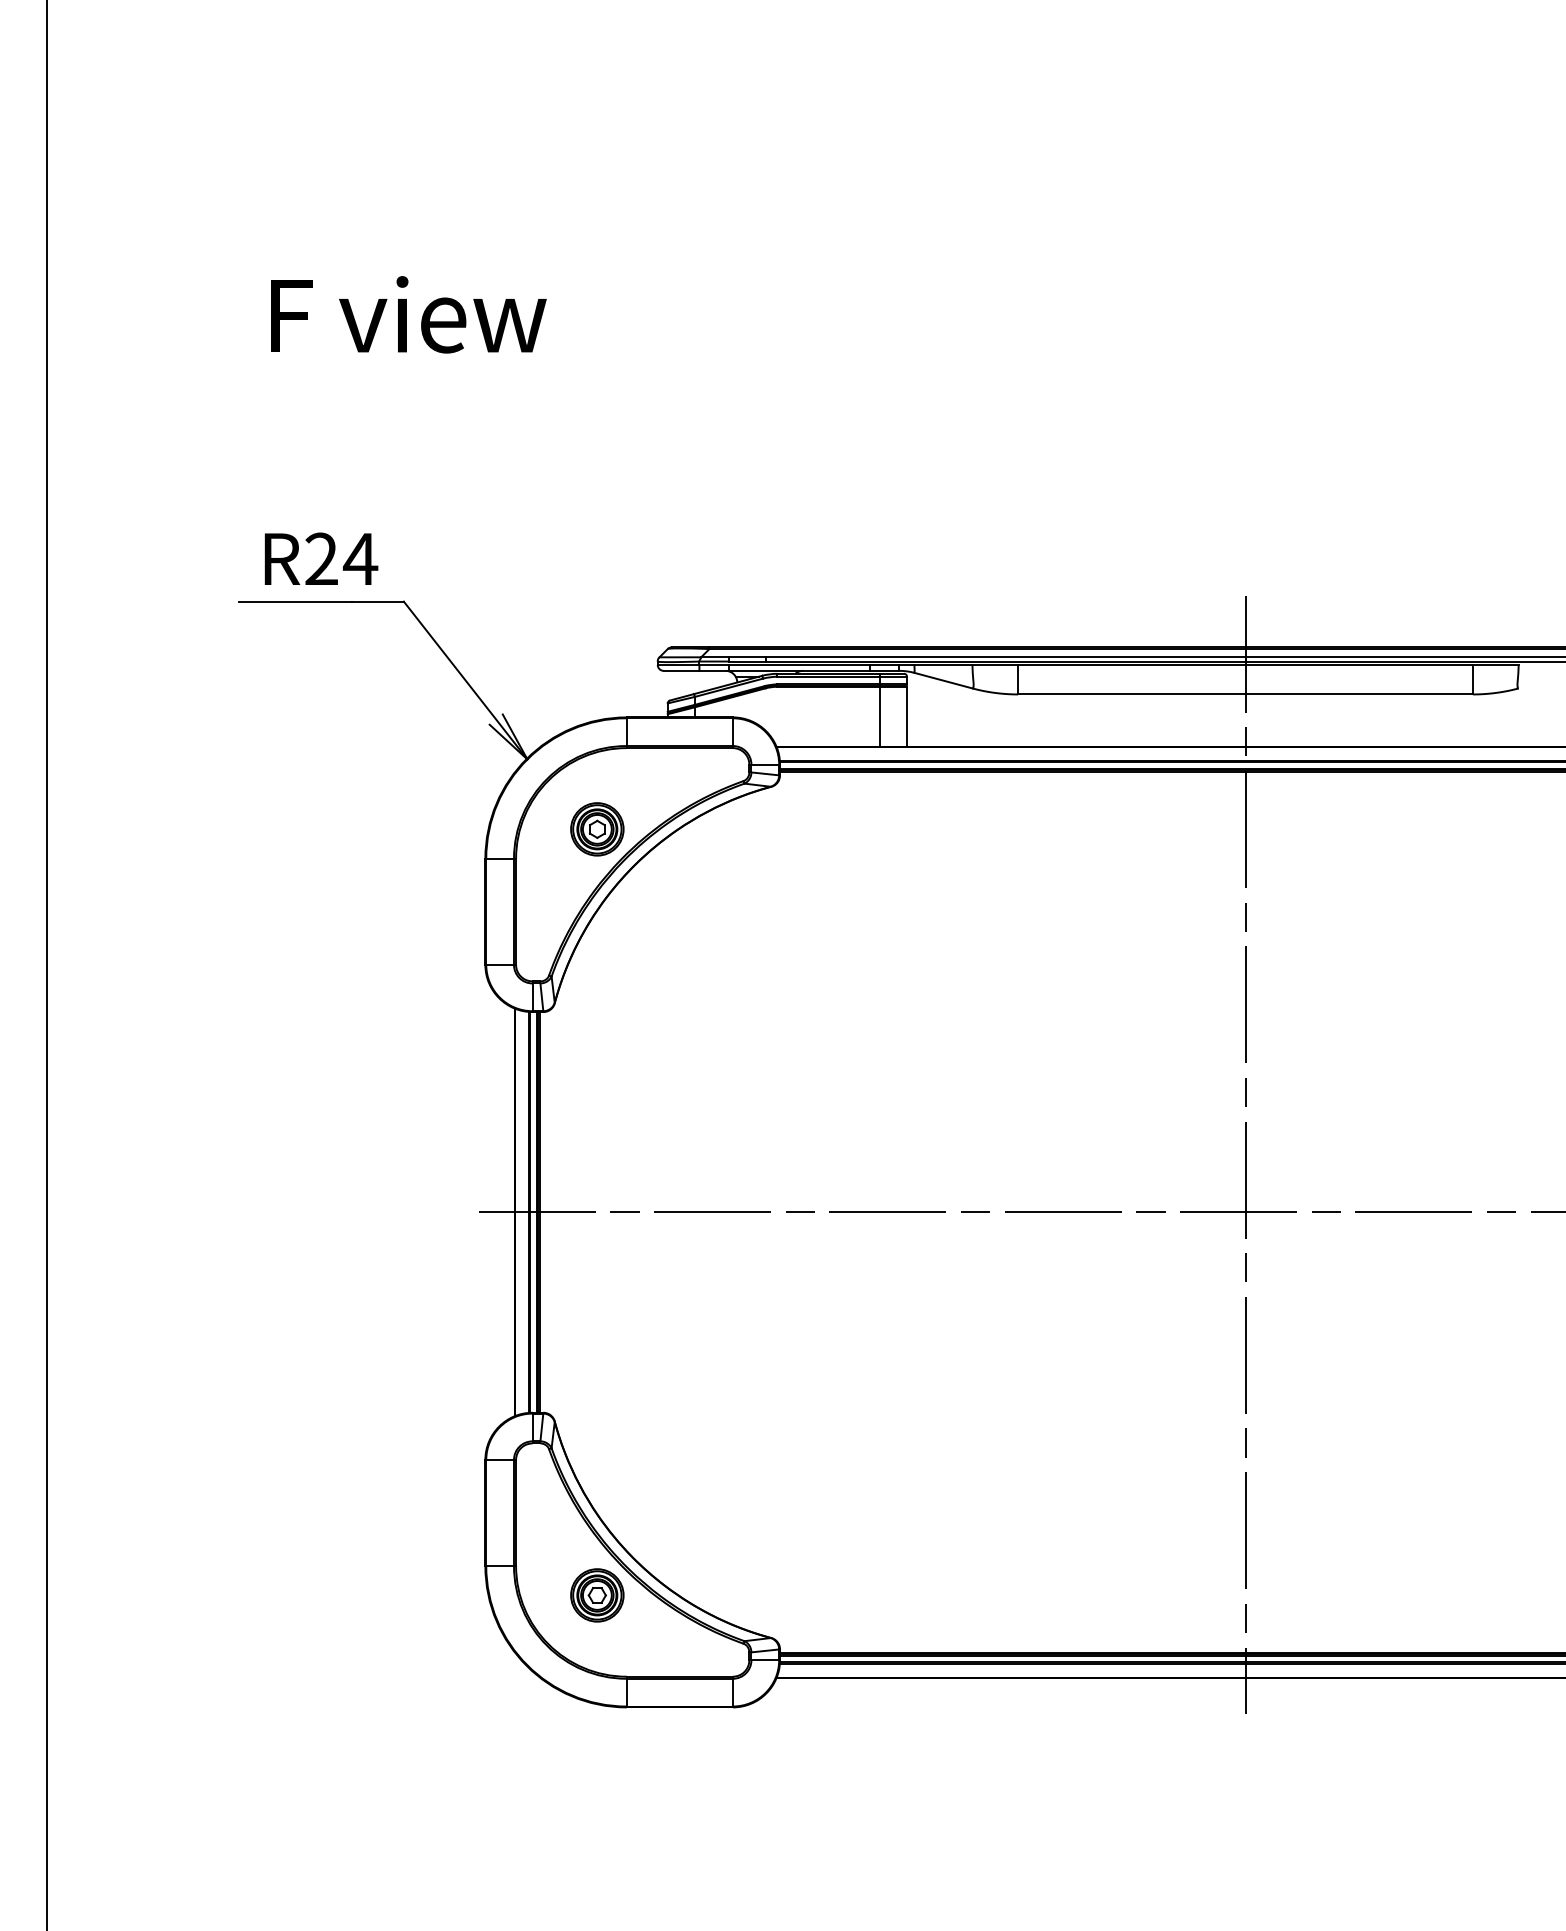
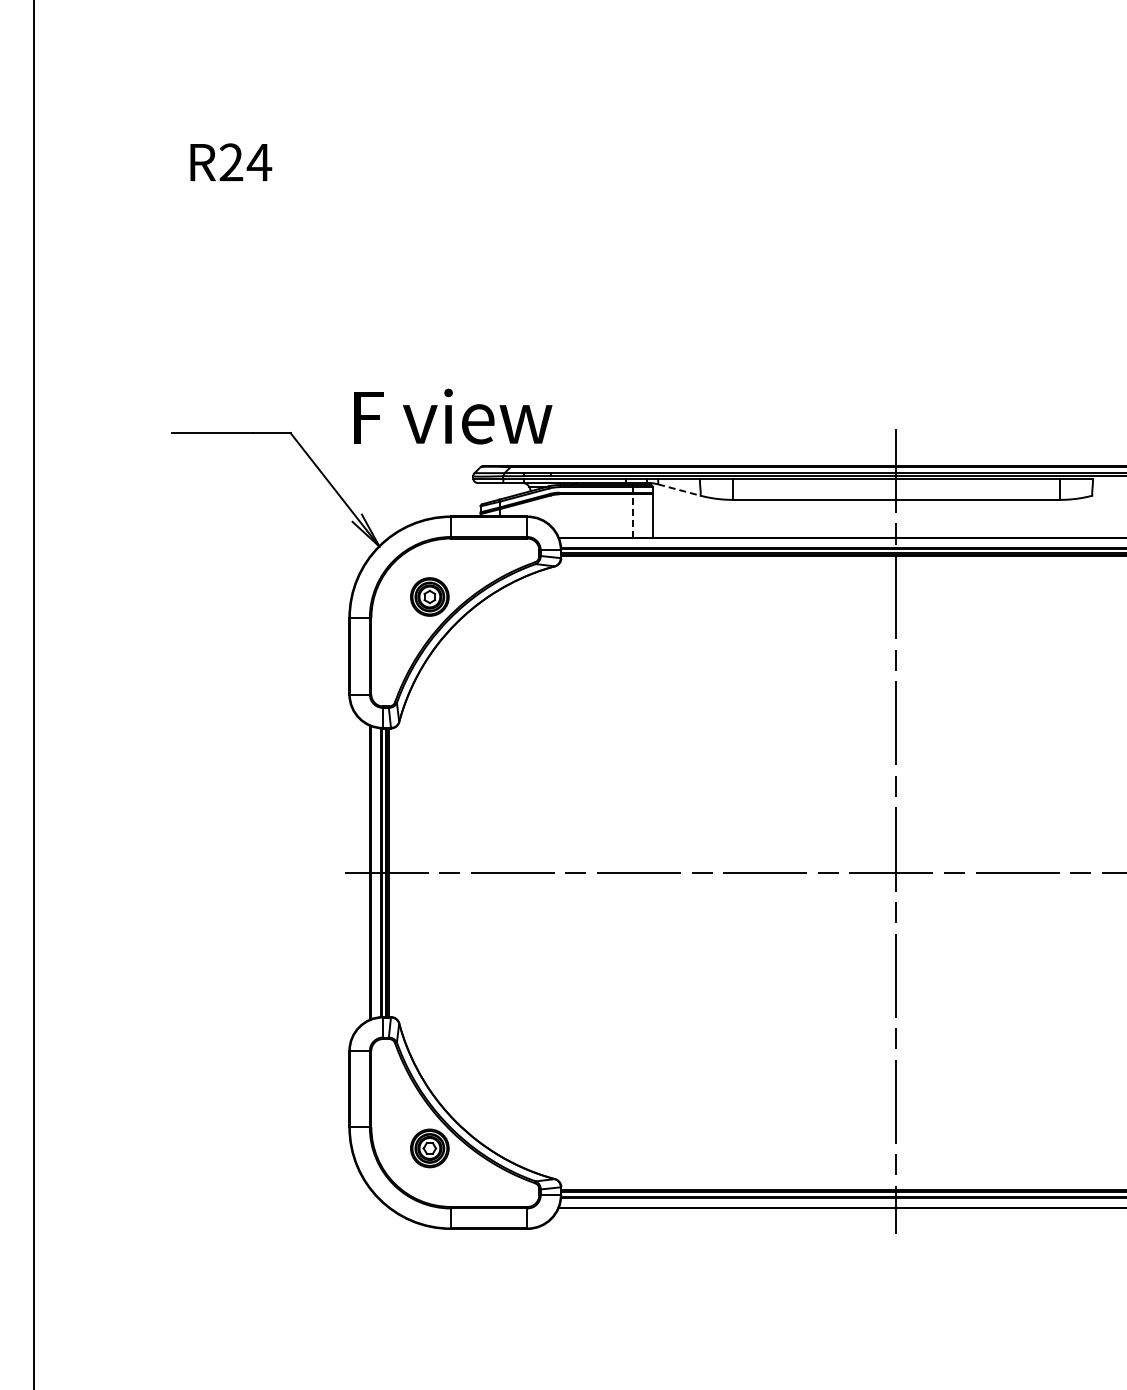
text: (409, 314) -> (453, 416), moved
text: (321, 557) -> (231, 161), moved
line: (942, 680) -> (678, 489), solid -> dashed
line: (880, 717) -> (633, 516), solid -> dashed

